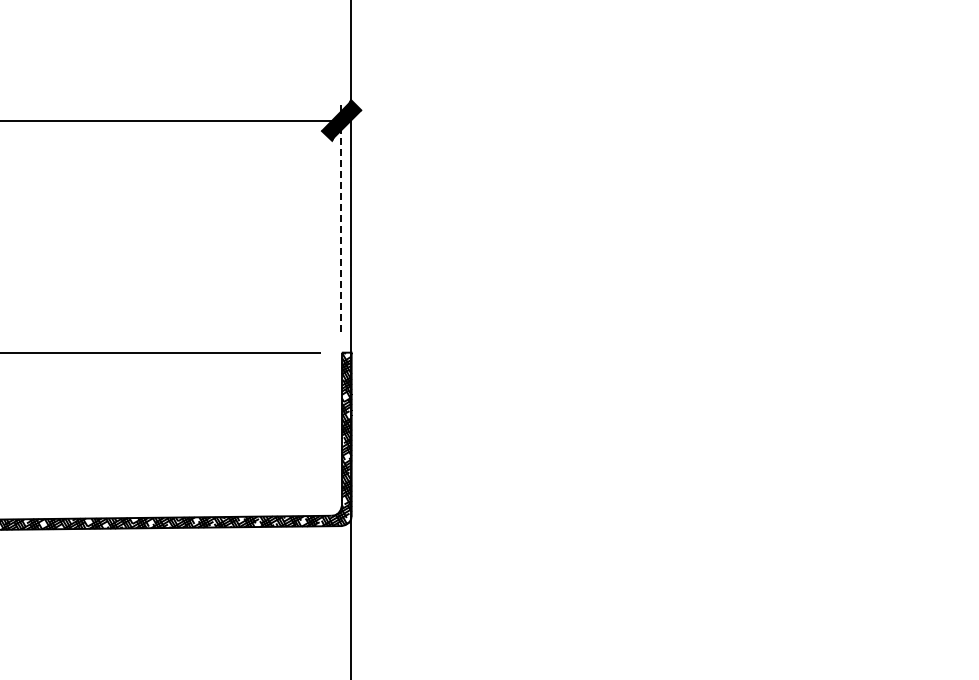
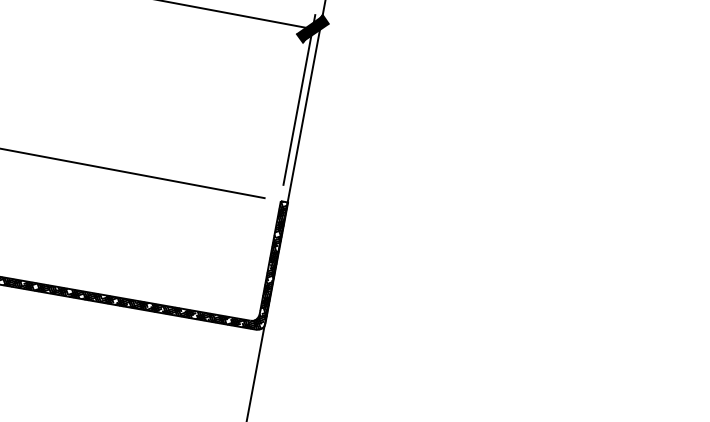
line: (341, 216) -> (299, 100), dashed -> solid

